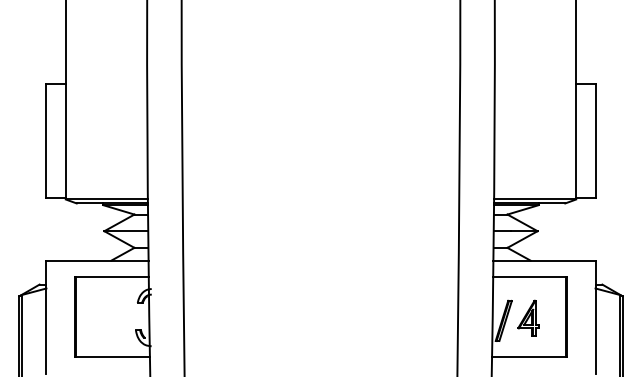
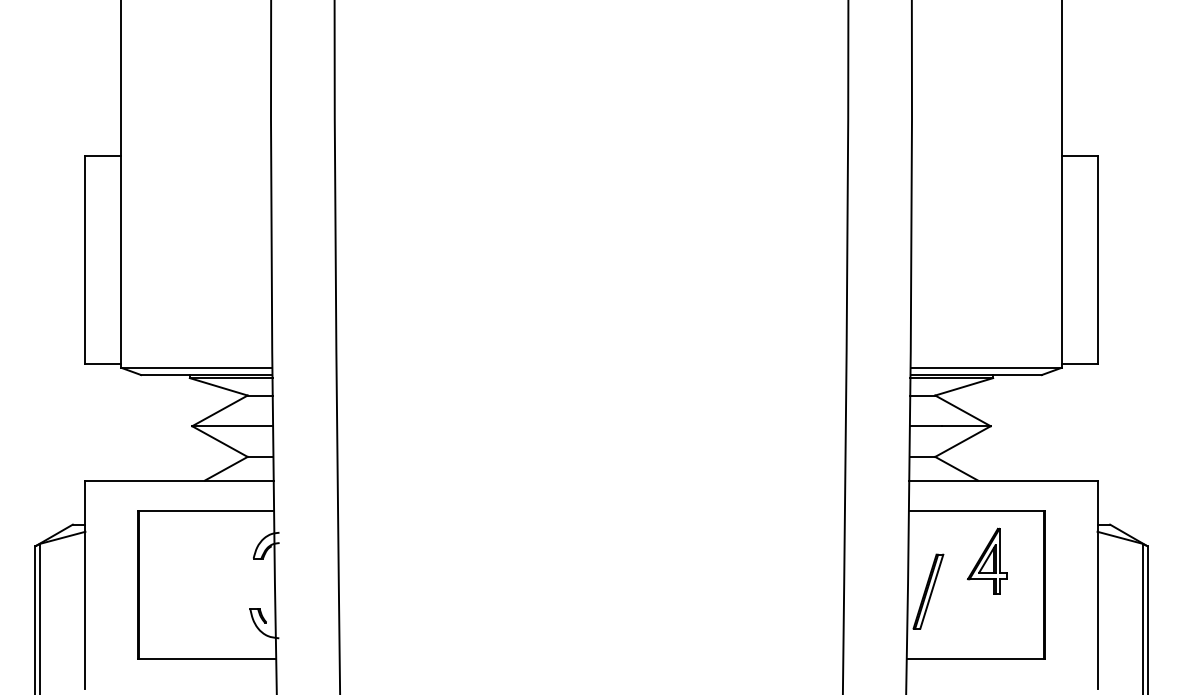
part: (528, 317) -> (986, 559), moved

